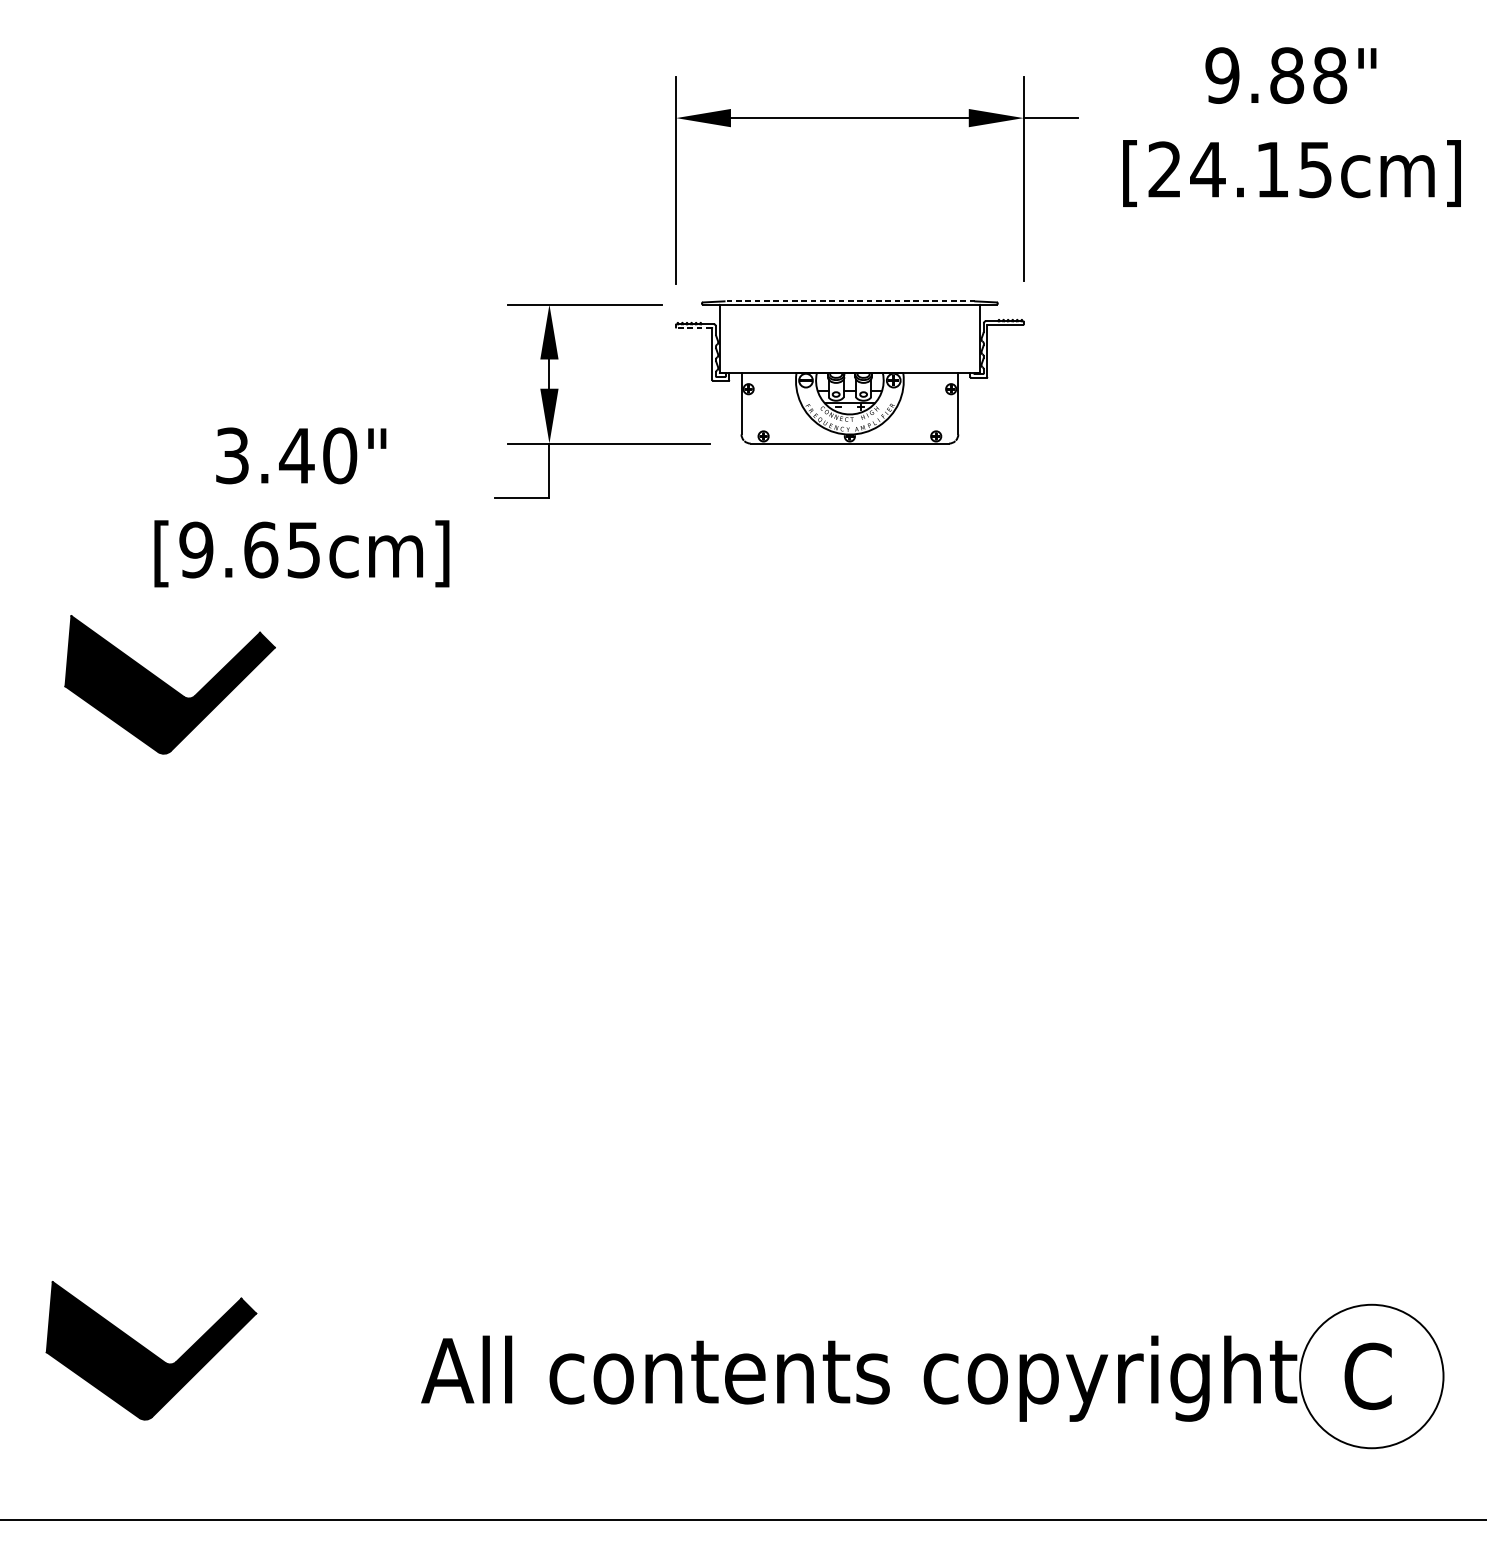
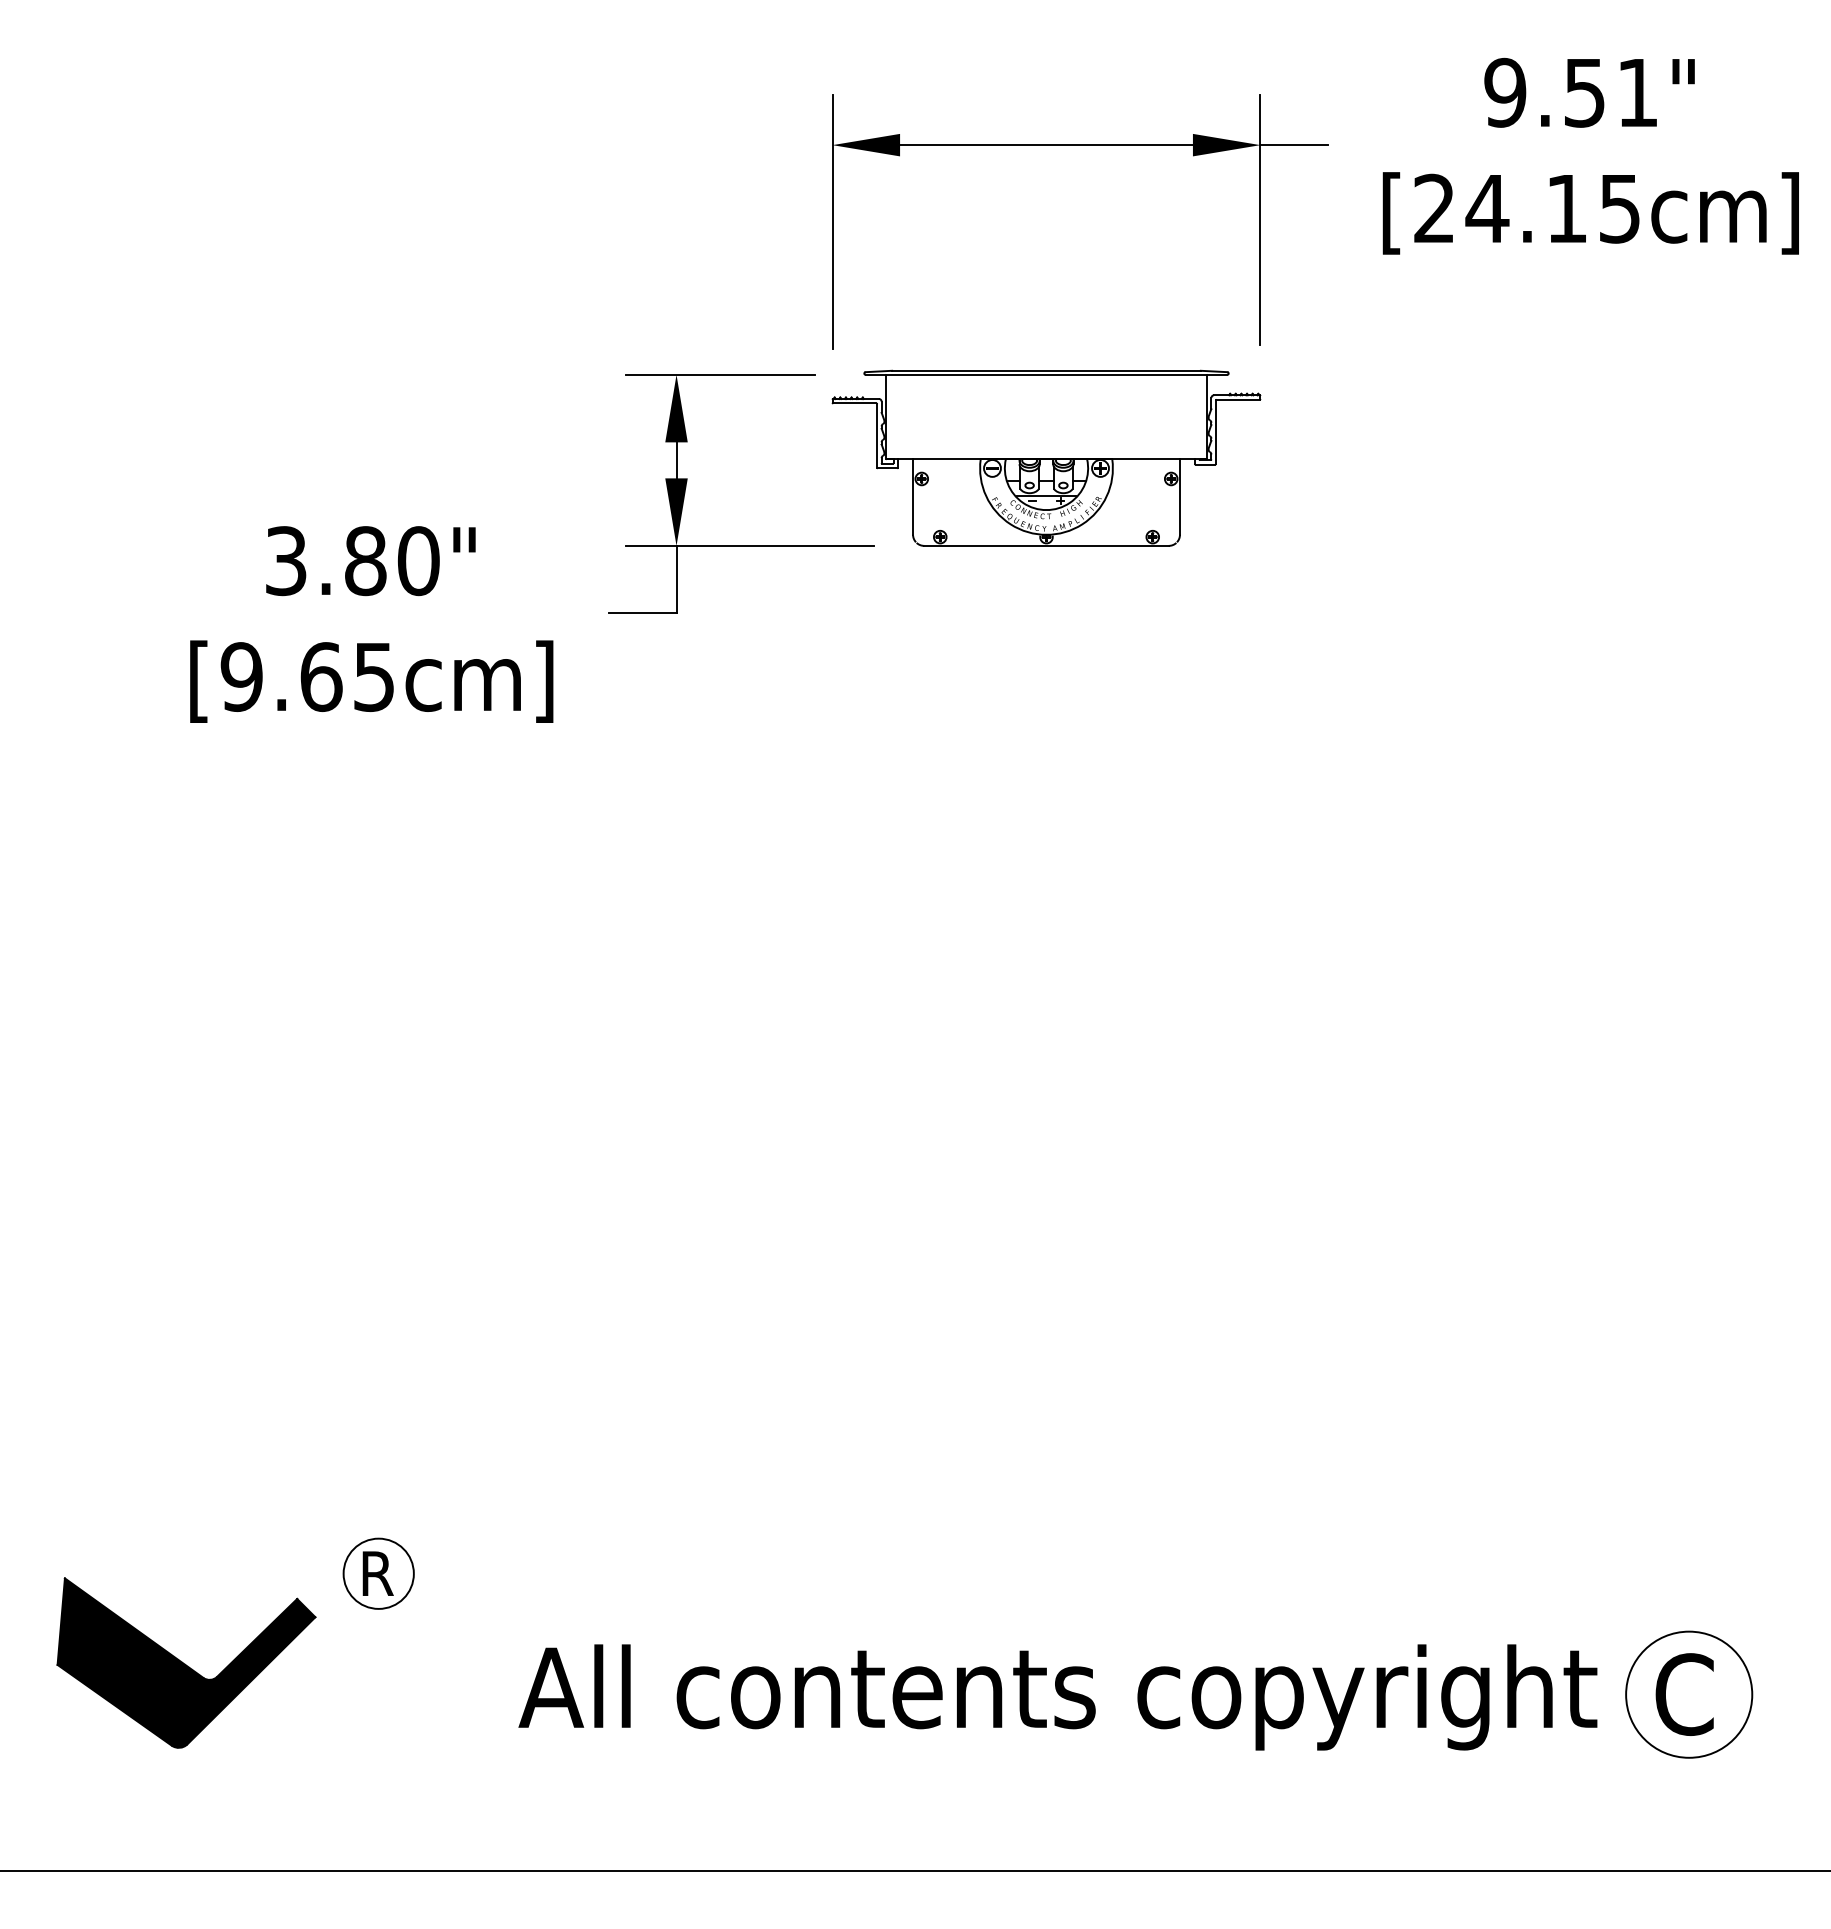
text: (1308, 75) -> (1611, 92), 9.88" -> 9.51"
line: (849, 301) -> (1046, 370), dashed -> solid
line: (693, 327) -> (854, 403), dashed -> solid
text: (296, 456) -> (365, 561), 3.40" -> 3.80"
part: (170, 684) -> (209, 842), removed
part: (307, 1278) -> (378, 1573), added
circle: (1372, 1376) -> (1689, 1694), size x0.71

